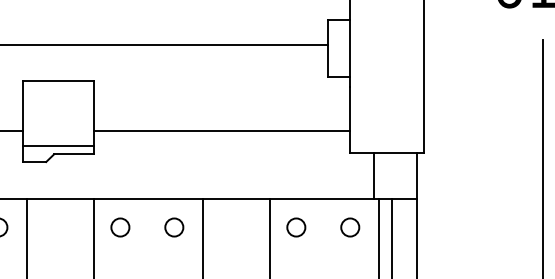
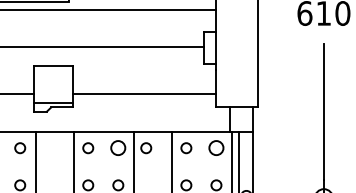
circle: (174, 228) -> (118, 148), size x1.4
circle: (224, 228) -> (146, 148), added
circle: (350, 228) -> (216, 148), size x1.4

